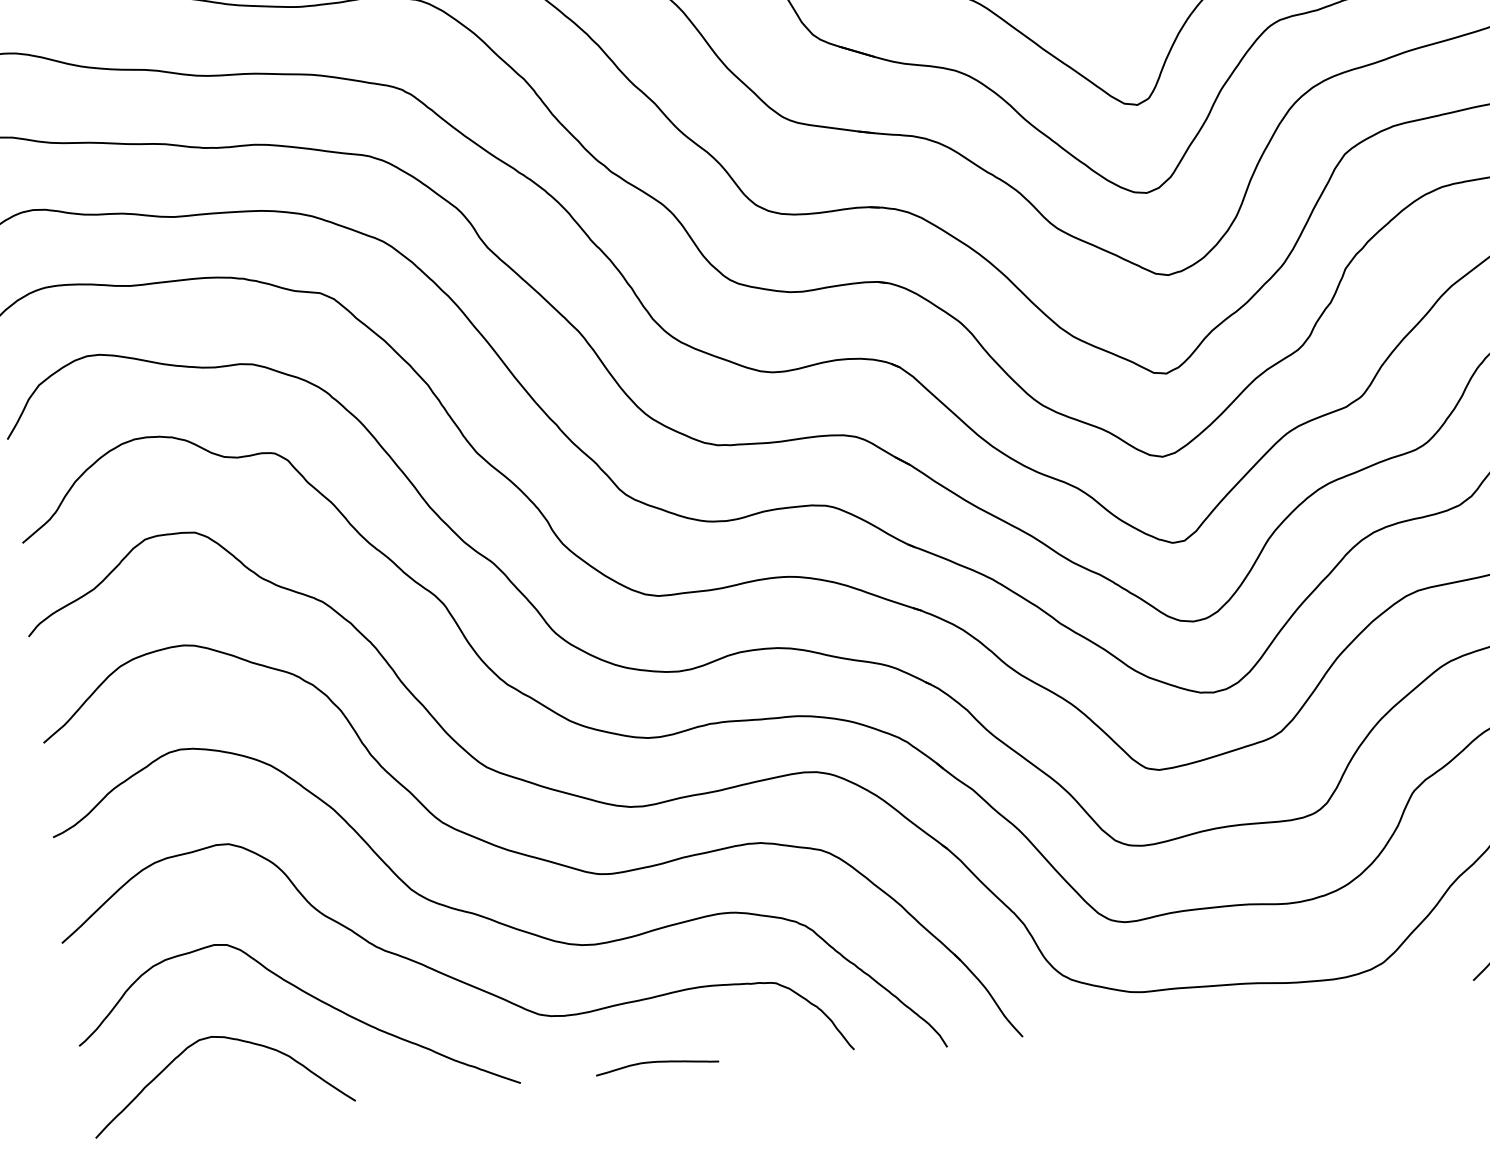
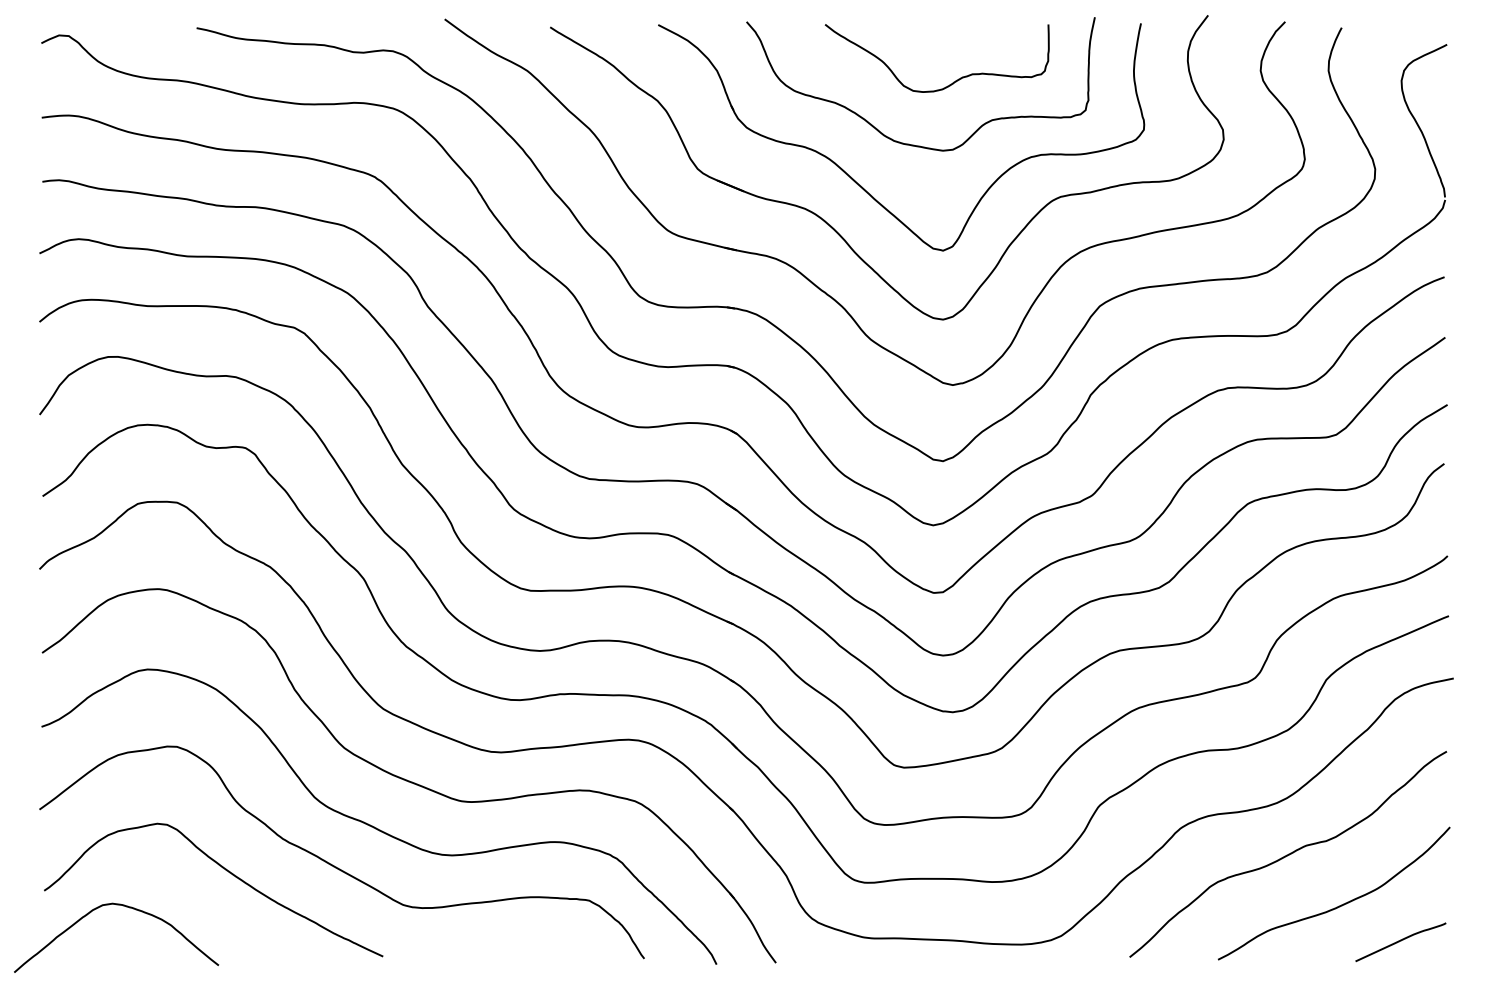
curve: (229, 1039) -> (126, 907), moved
curve: (657, 1063) -> (490, 952), removed

